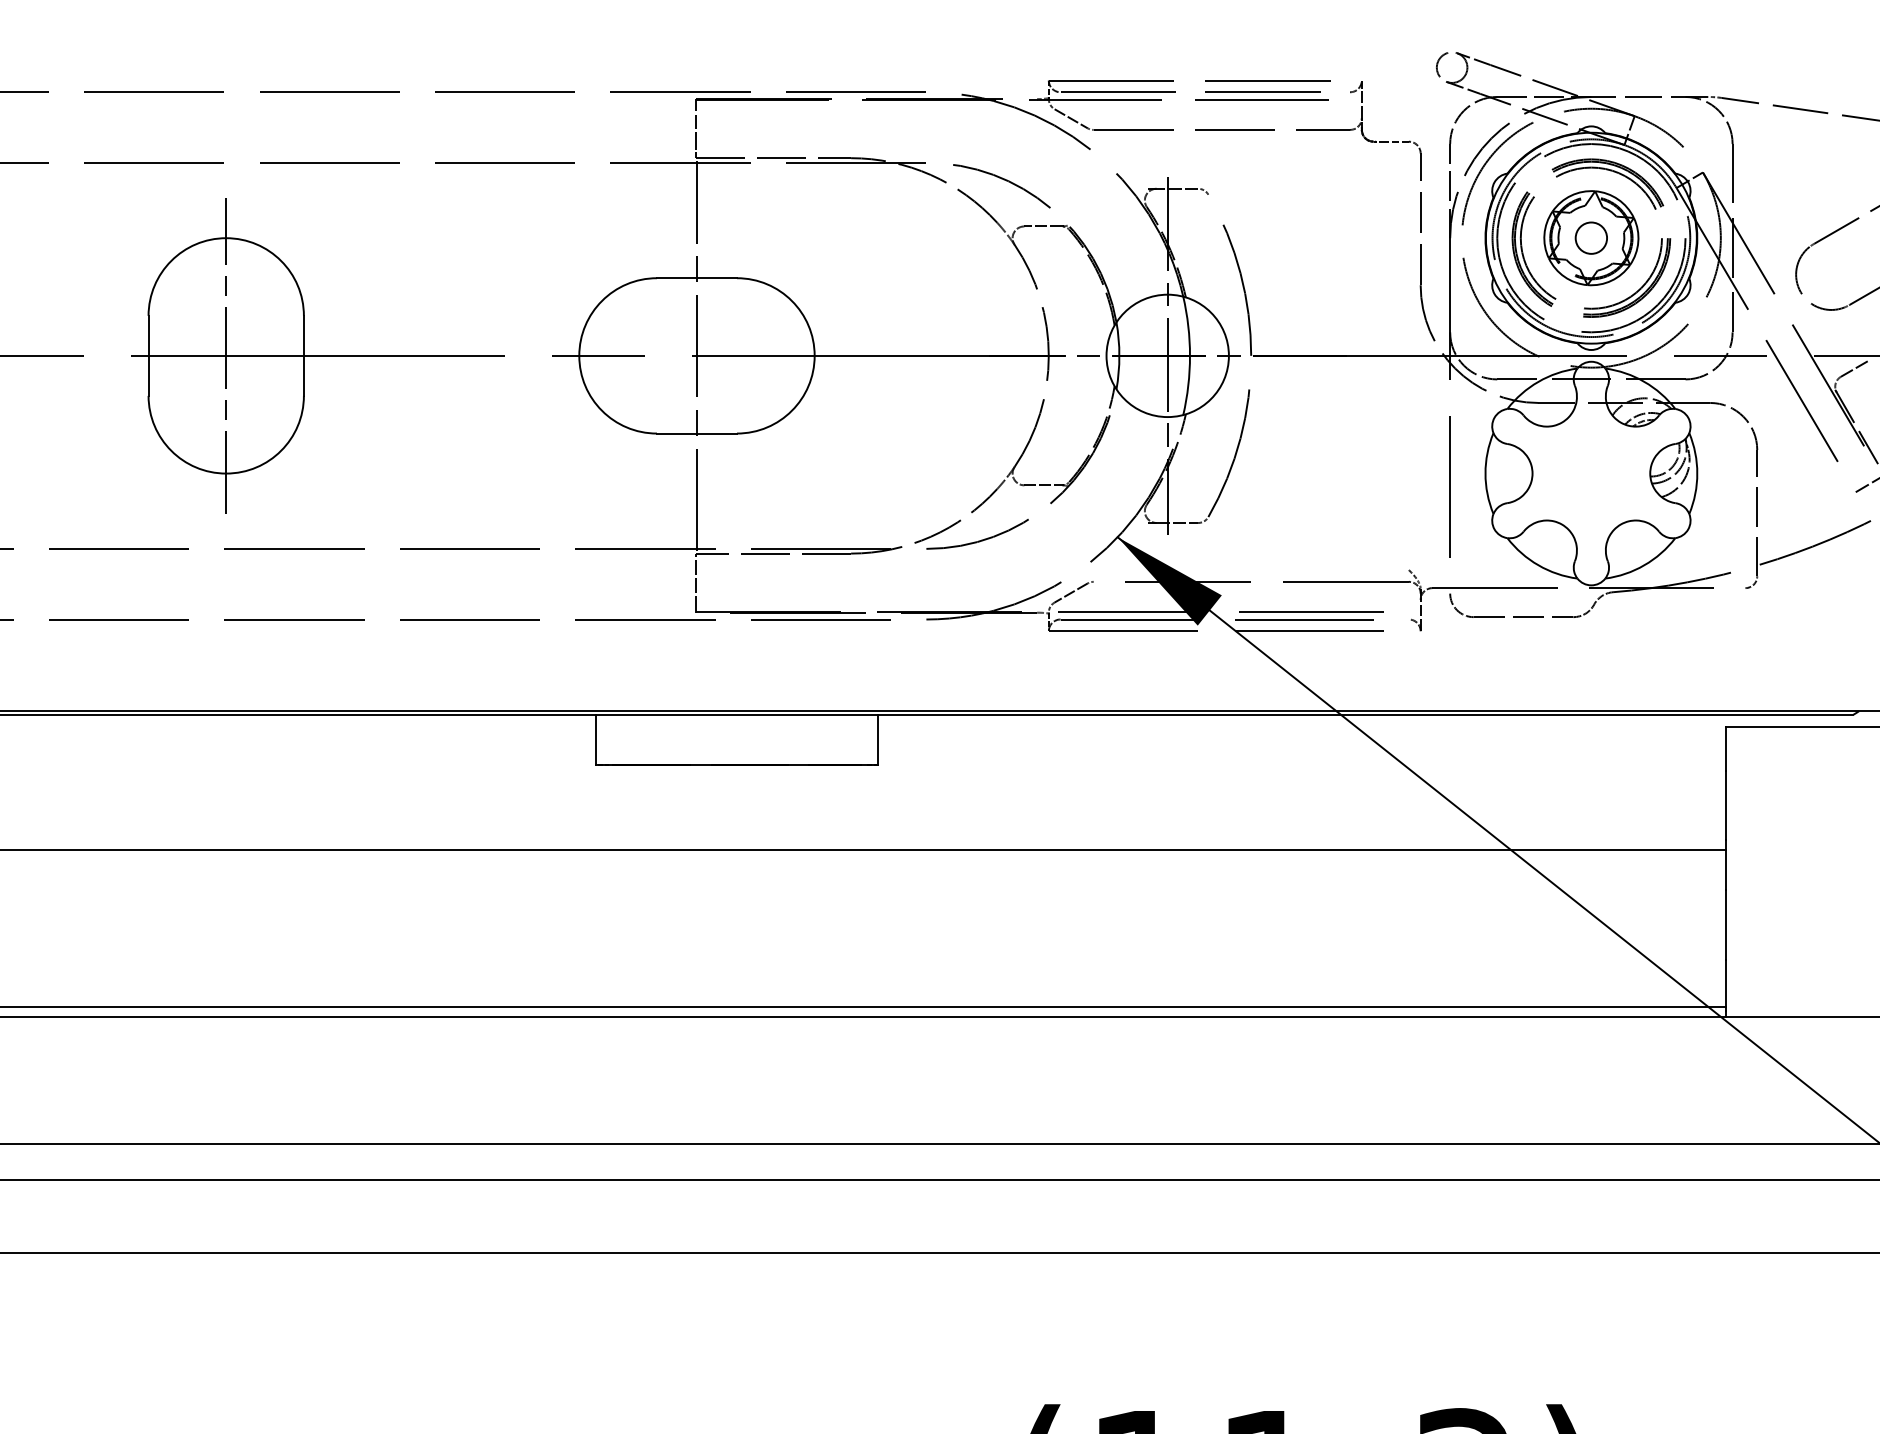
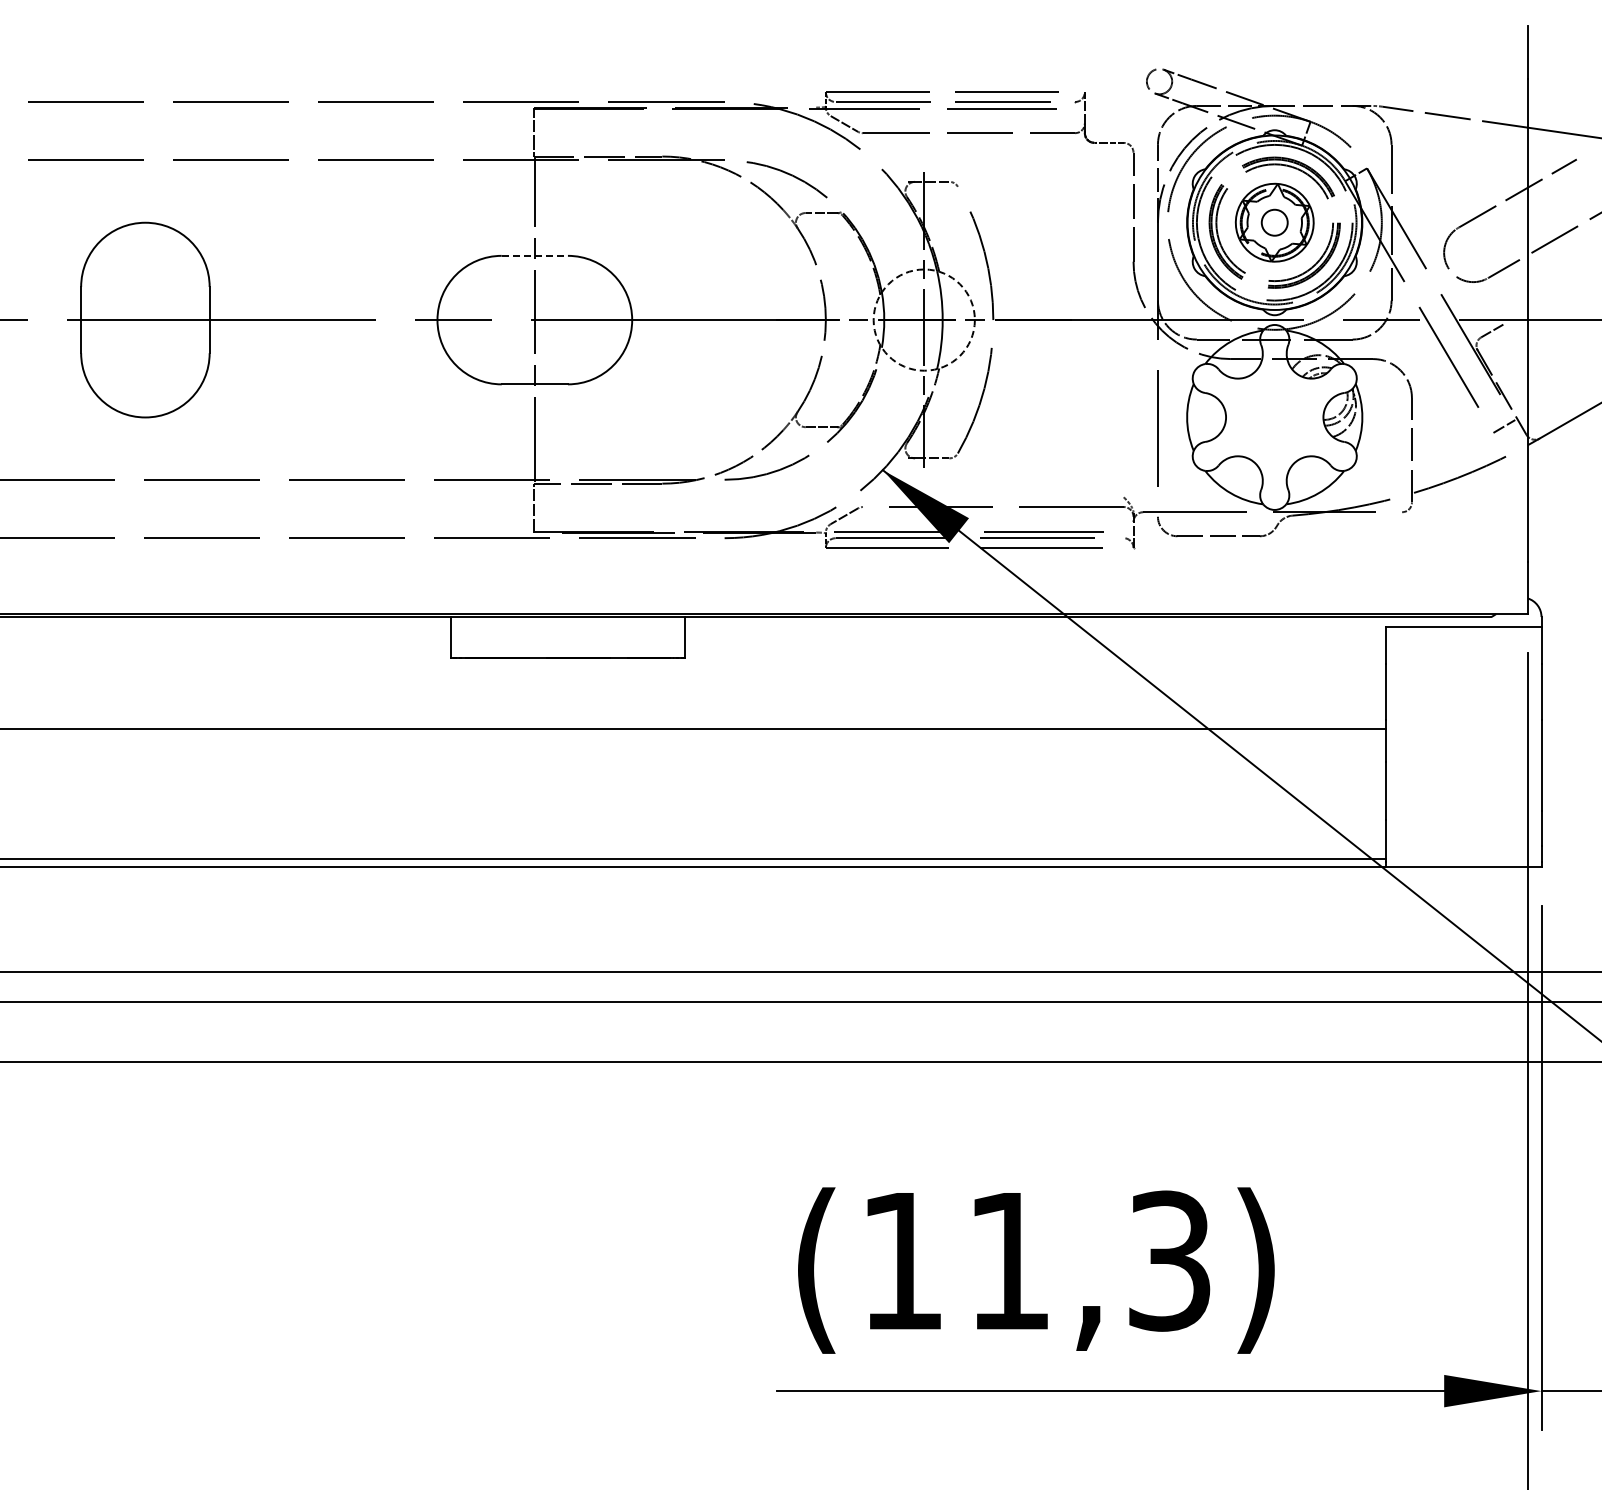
line: (697, 277) -> (535, 255), solid -> dashed
line: (226, 355) -> (145, 319), removed
circle: (1166, 355) -> (923, 319), solid -> dashed

